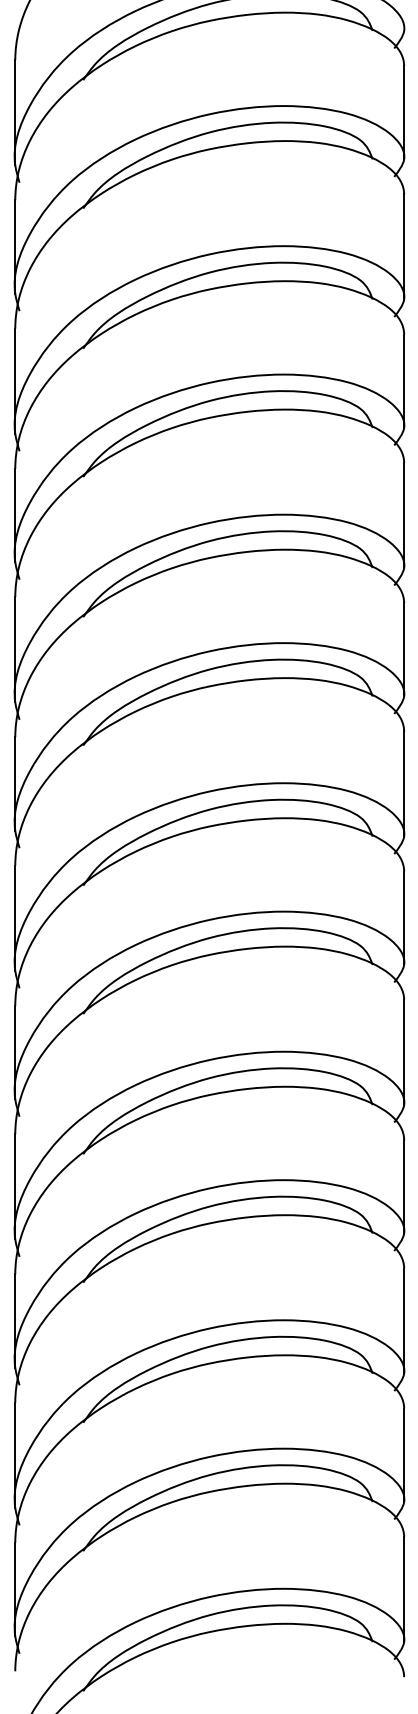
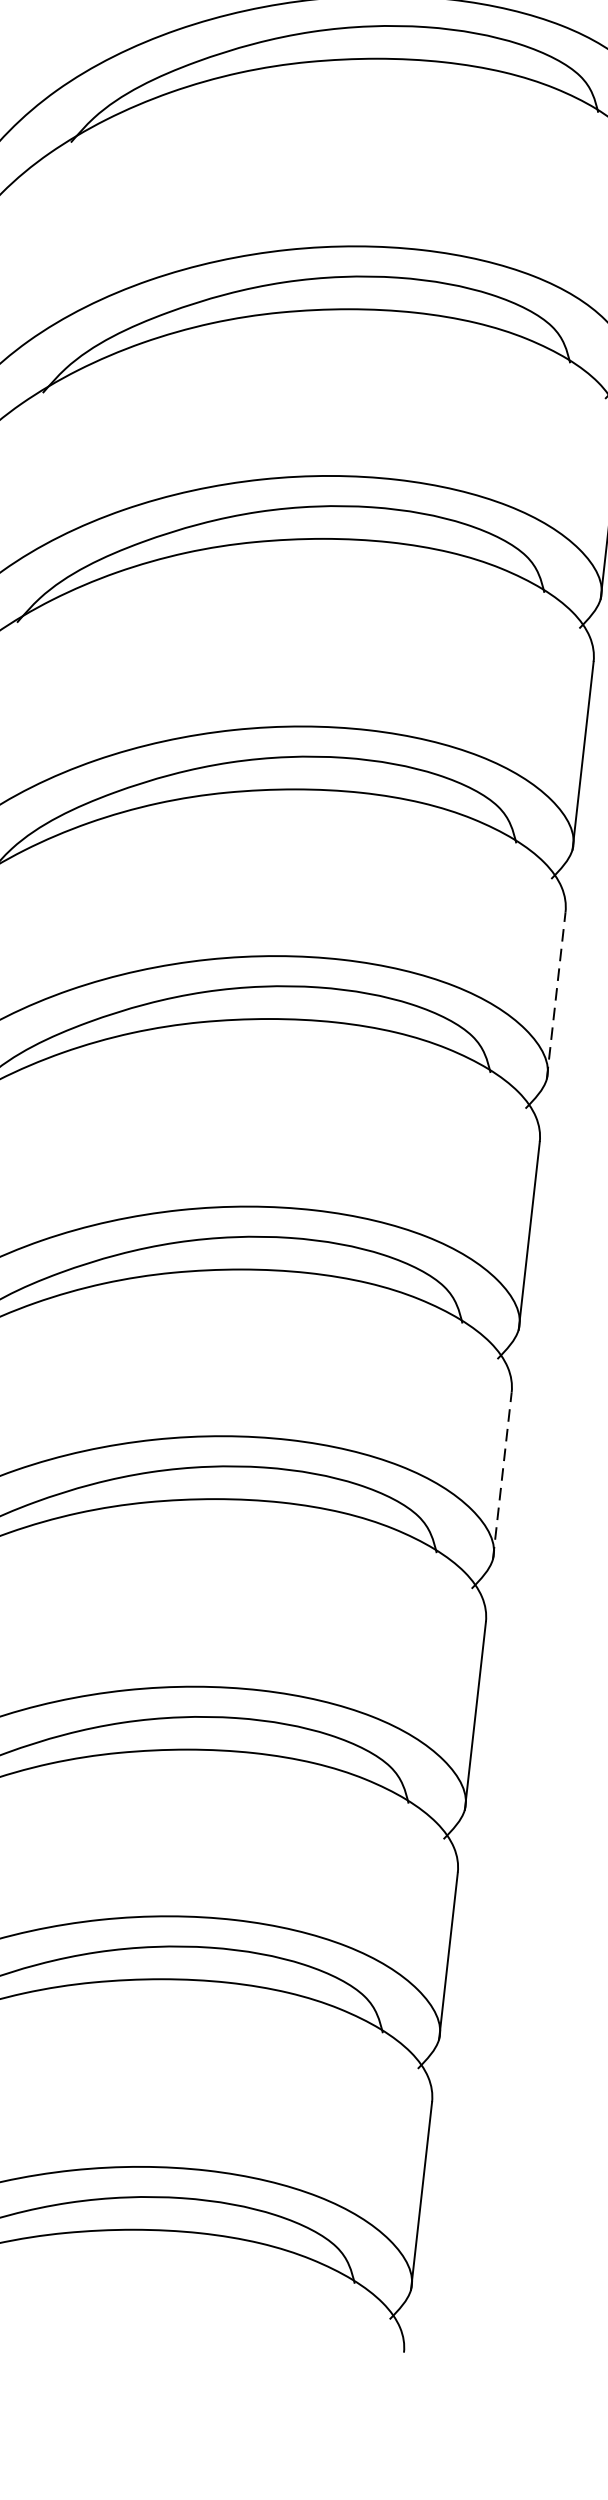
line: (404, 918) -> (556, 996), solid -> dashed
line: (404, 1186) -> (502, 1475), solid -> dashed

